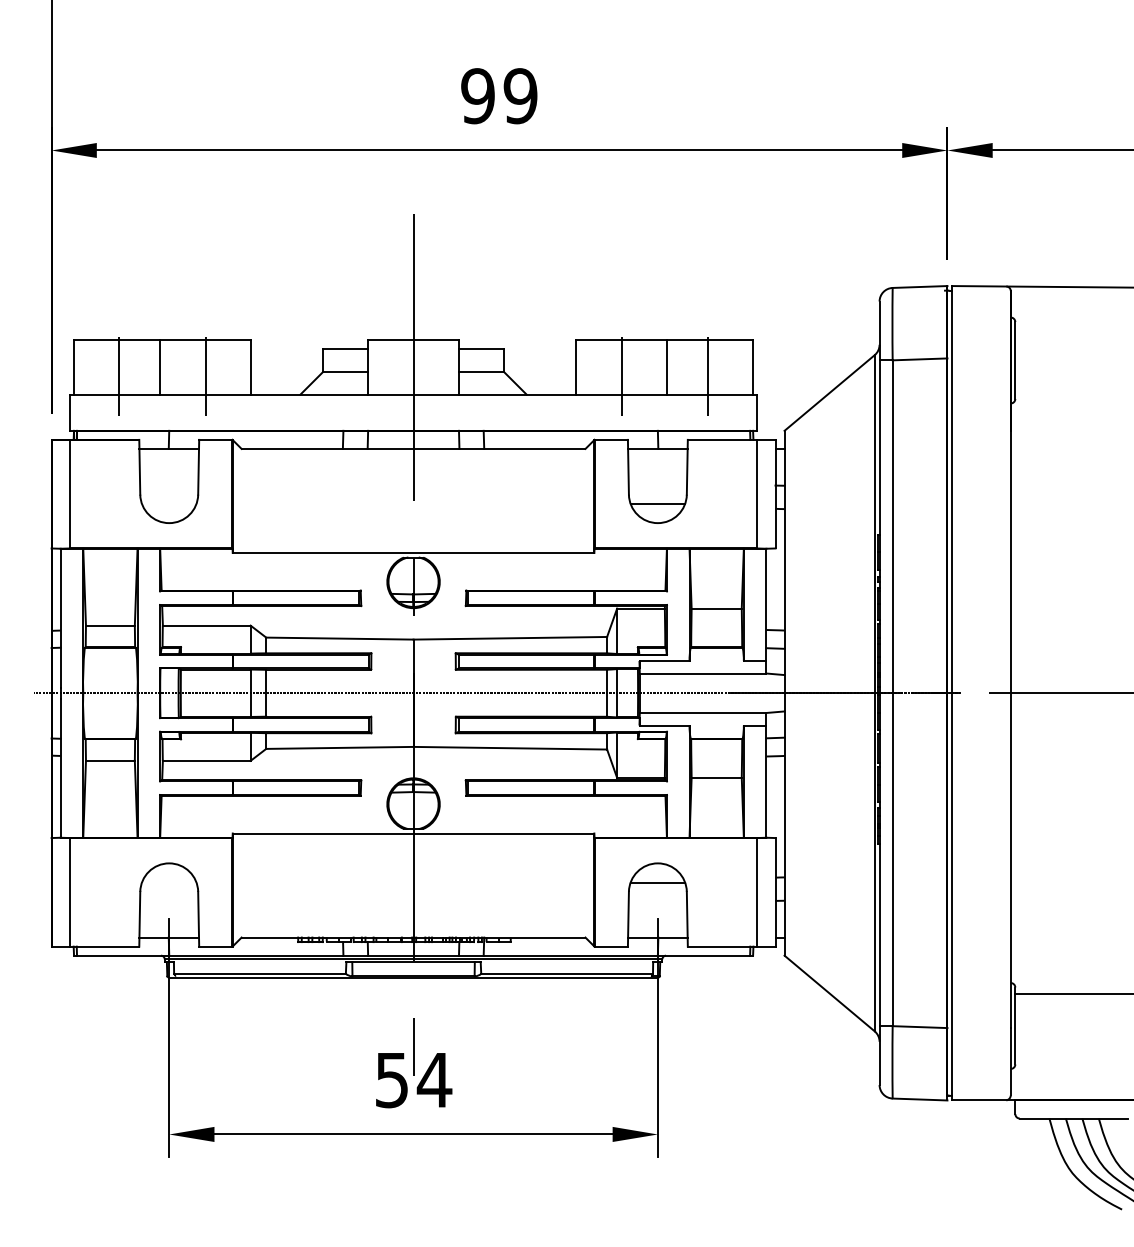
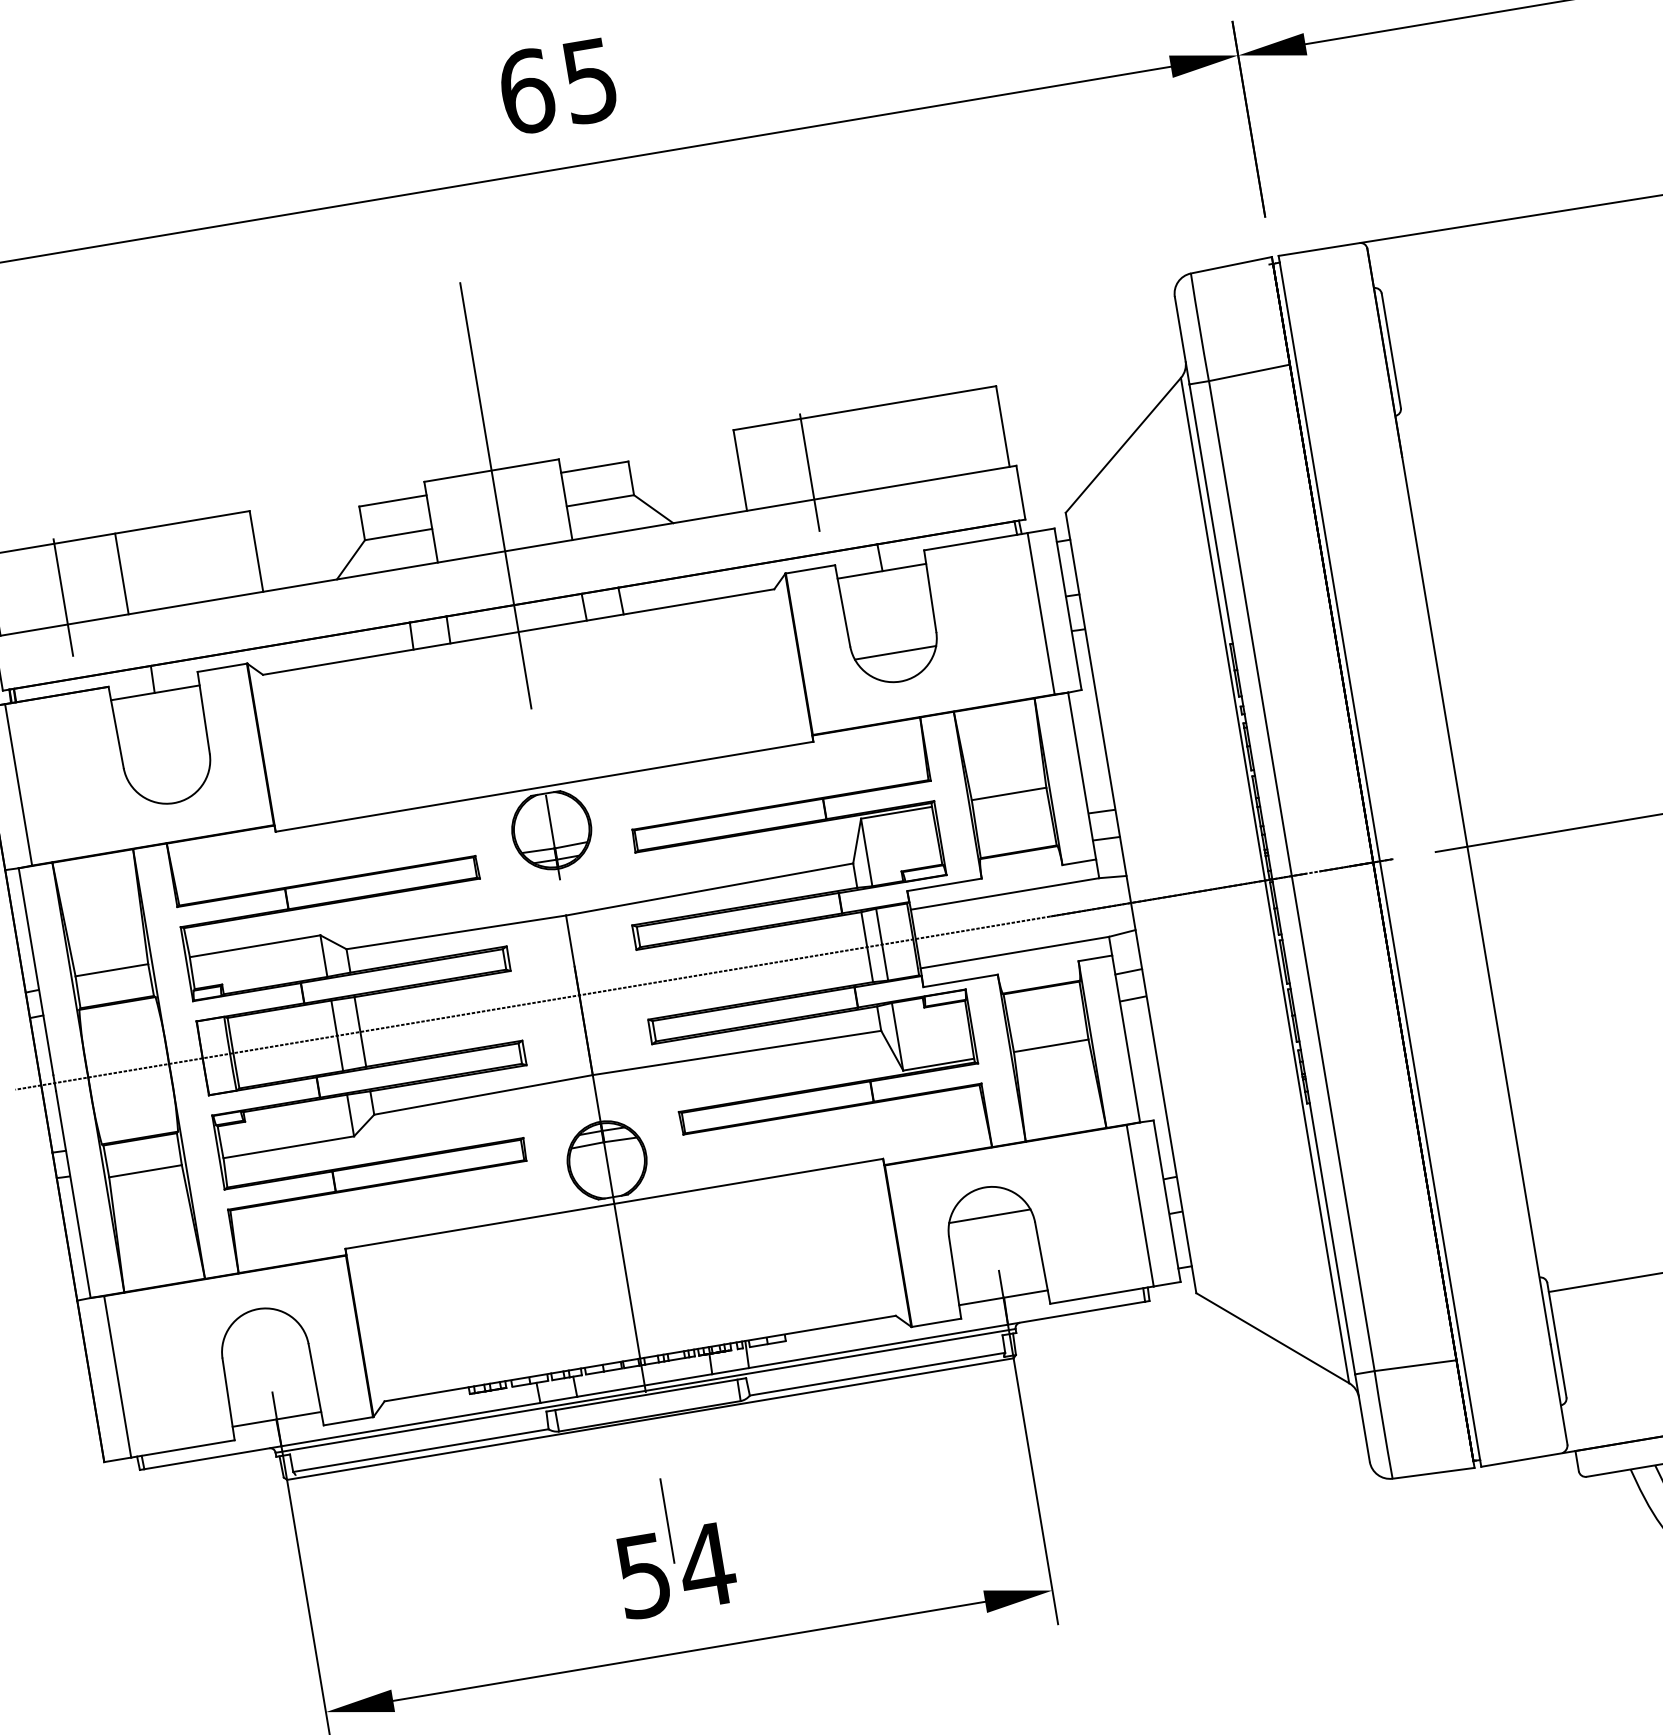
text: (499, 96) -> (558, 86), 99 -> 65
line: (666, 367) -> (874, 448), removed
line: (205, 376) -> (191, 576), removed
line: (707, 376) -> (937, 451), removed

